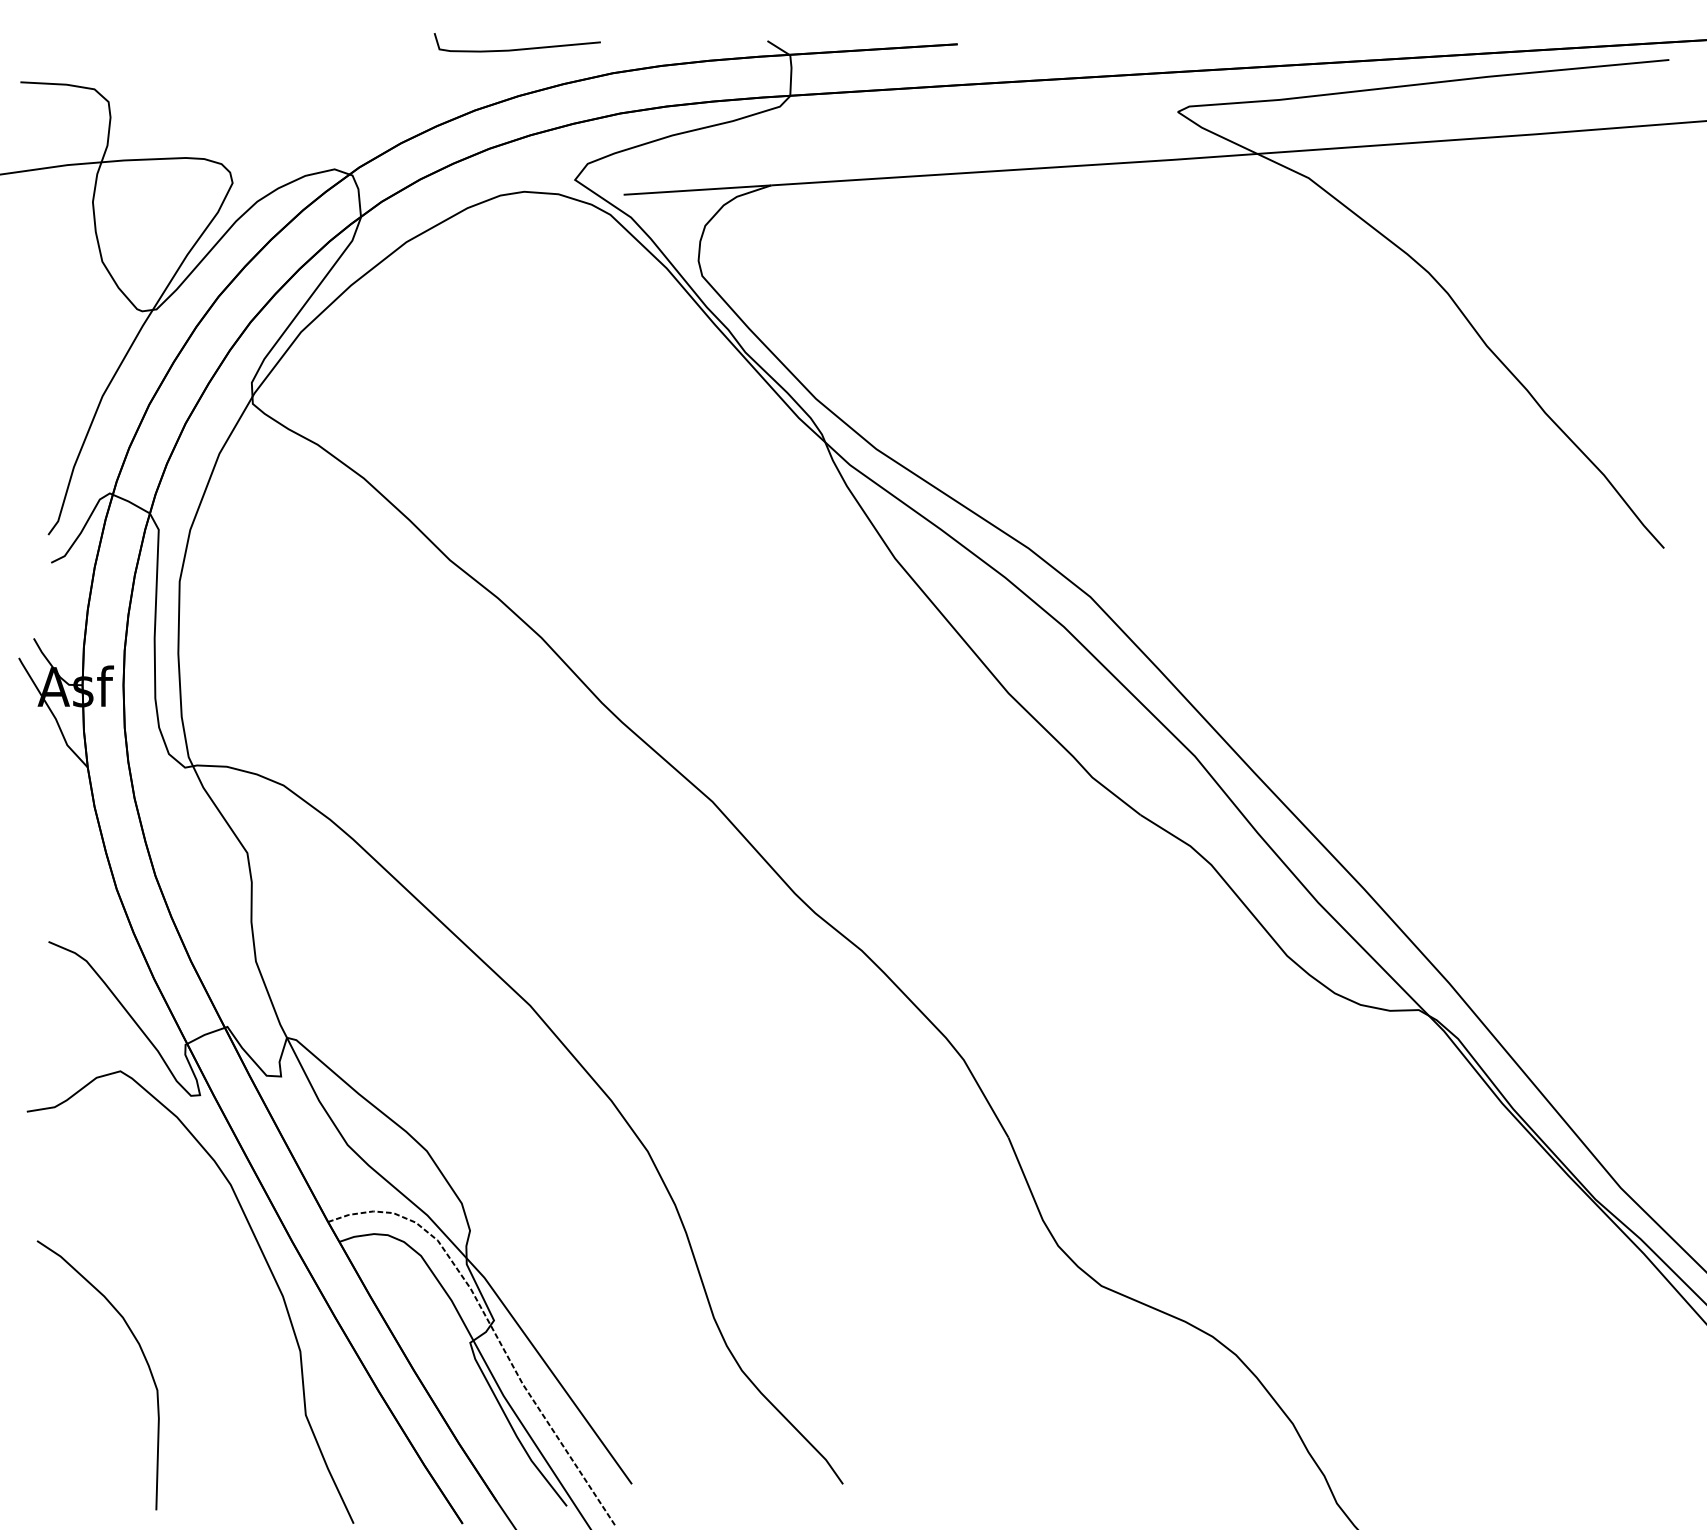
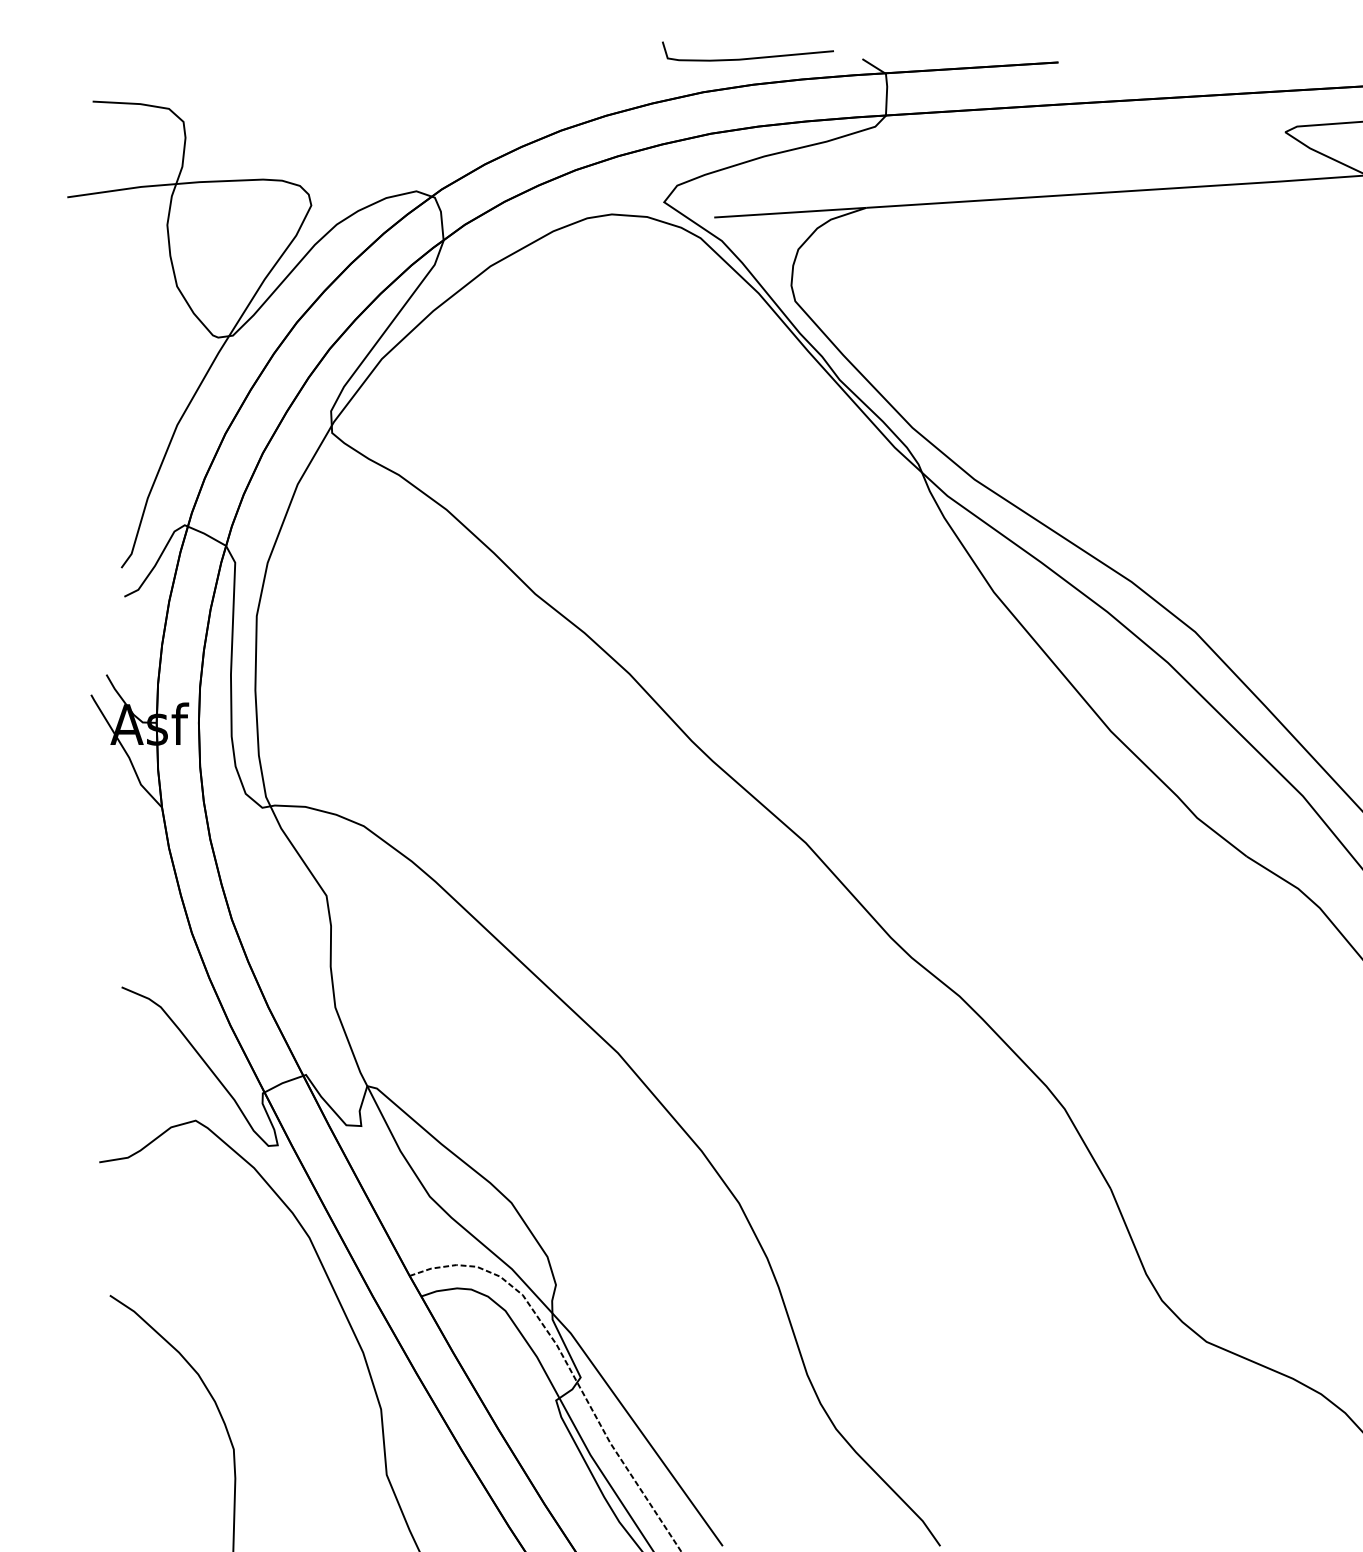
curve: (517, 48) -> (748, 57), moved

